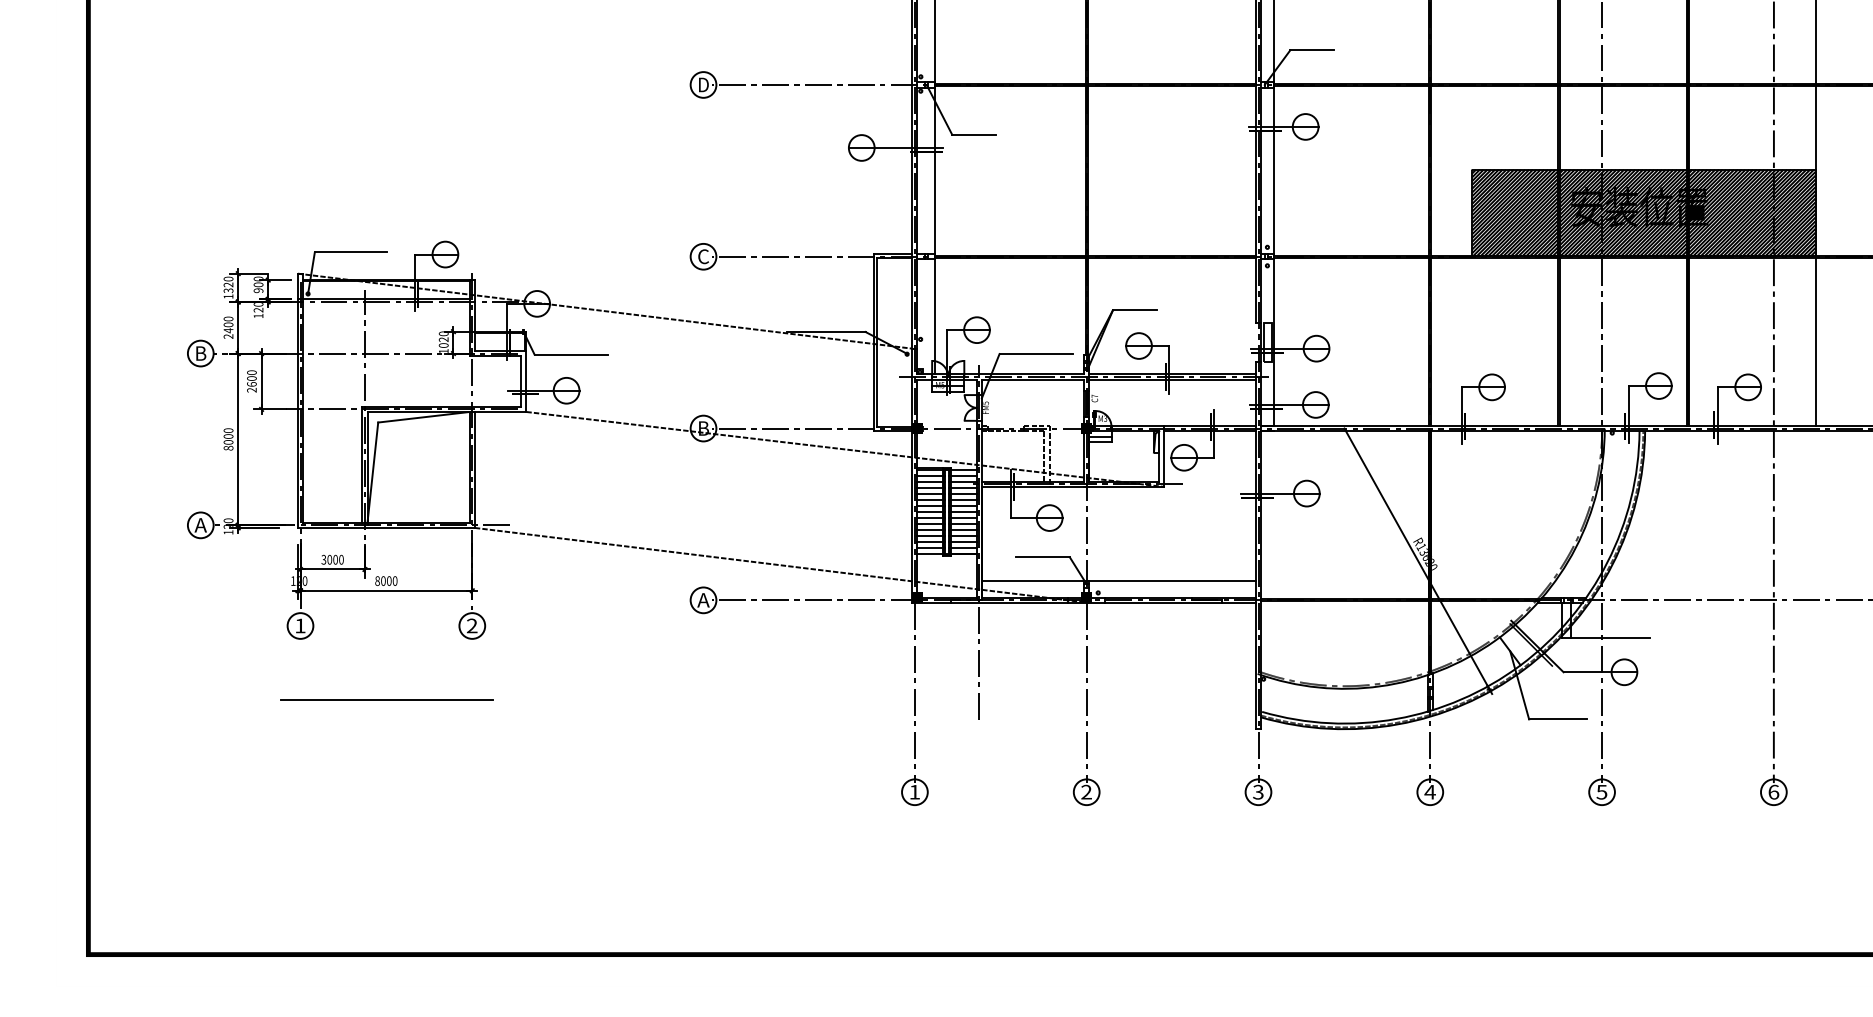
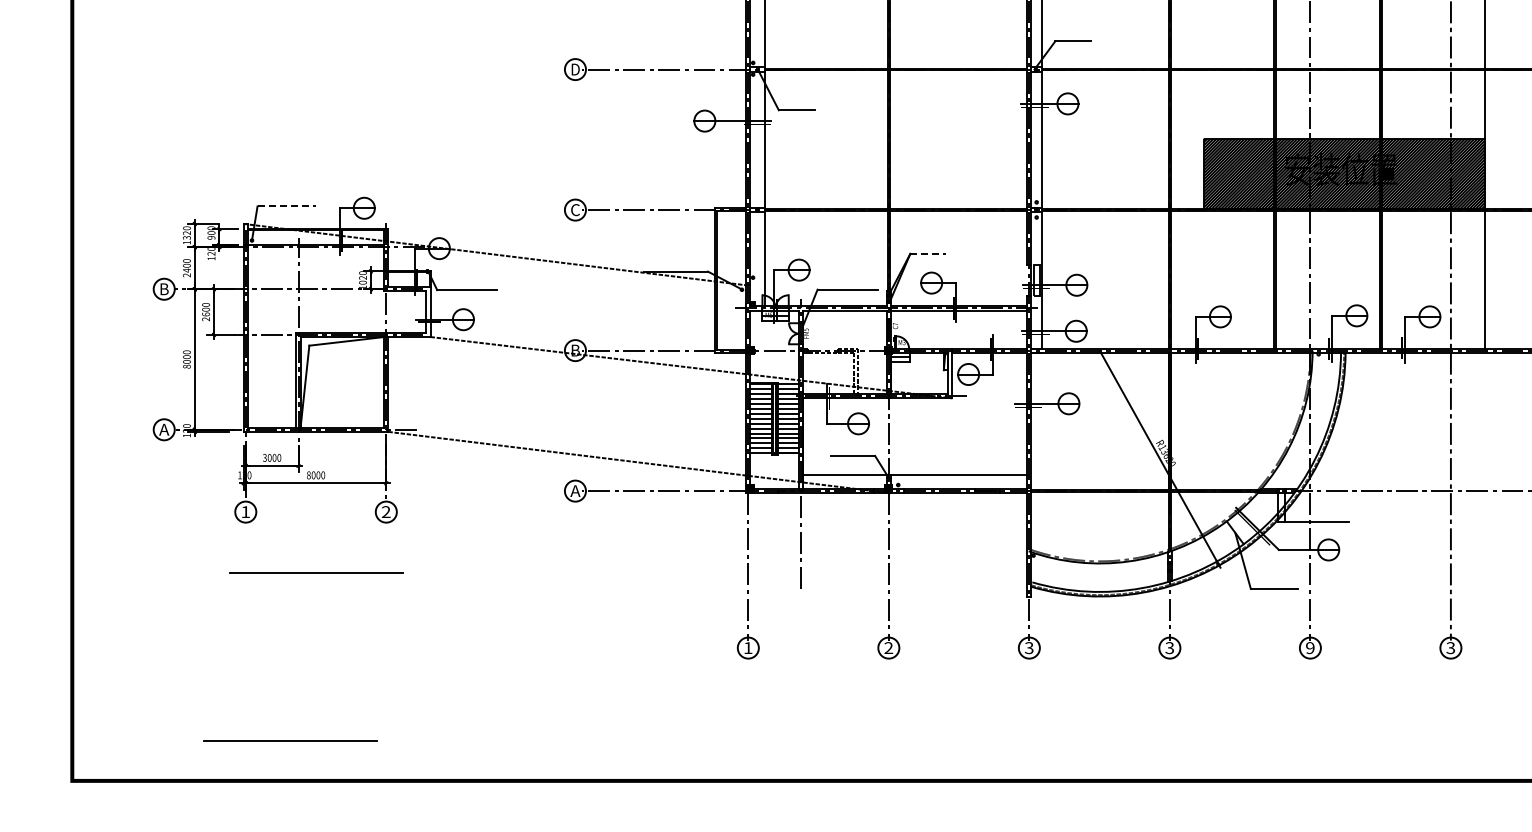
line: (351, 252) -> (287, 206), solid -> dashed
line: (1135, 309) -> (928, 253), solid -> dashed
text: (1600, 791) -> (1309, 647), 5 -> 9
text: (1429, 792) -> (1169, 648), 4 -> 3
text: (1773, 792) -> (1450, 648), 6 -> 3
line: (355, 905) -> (290, 740), added

